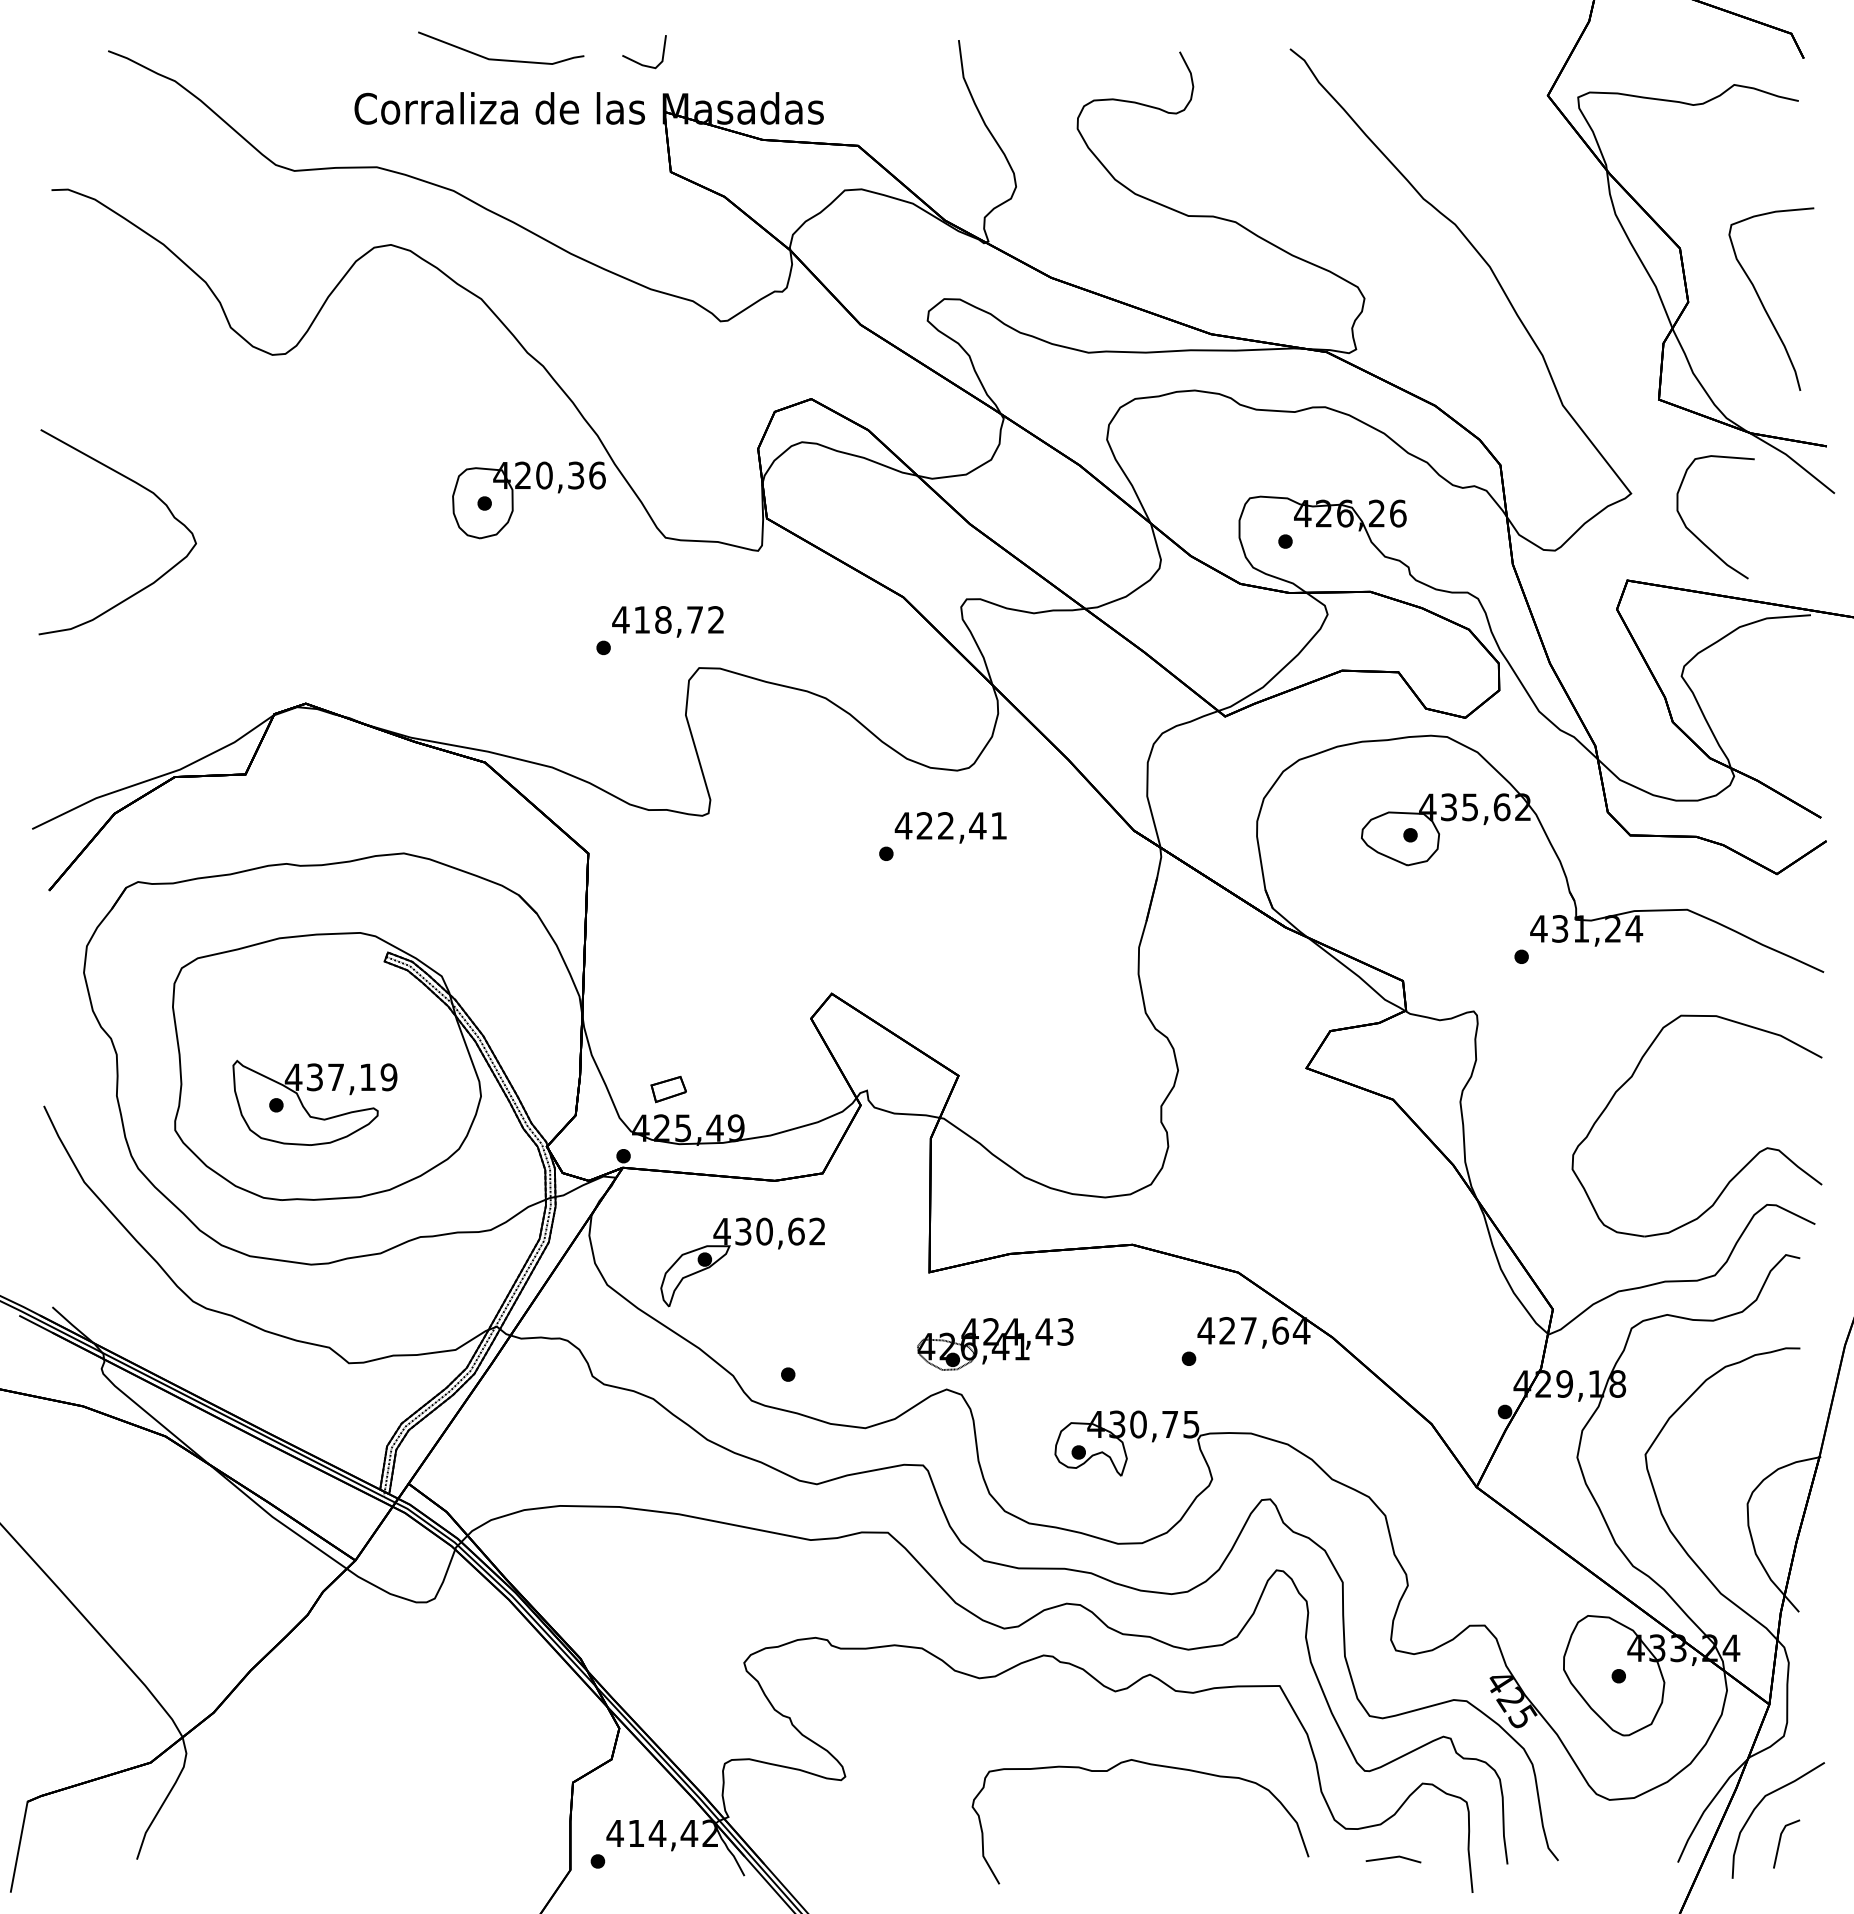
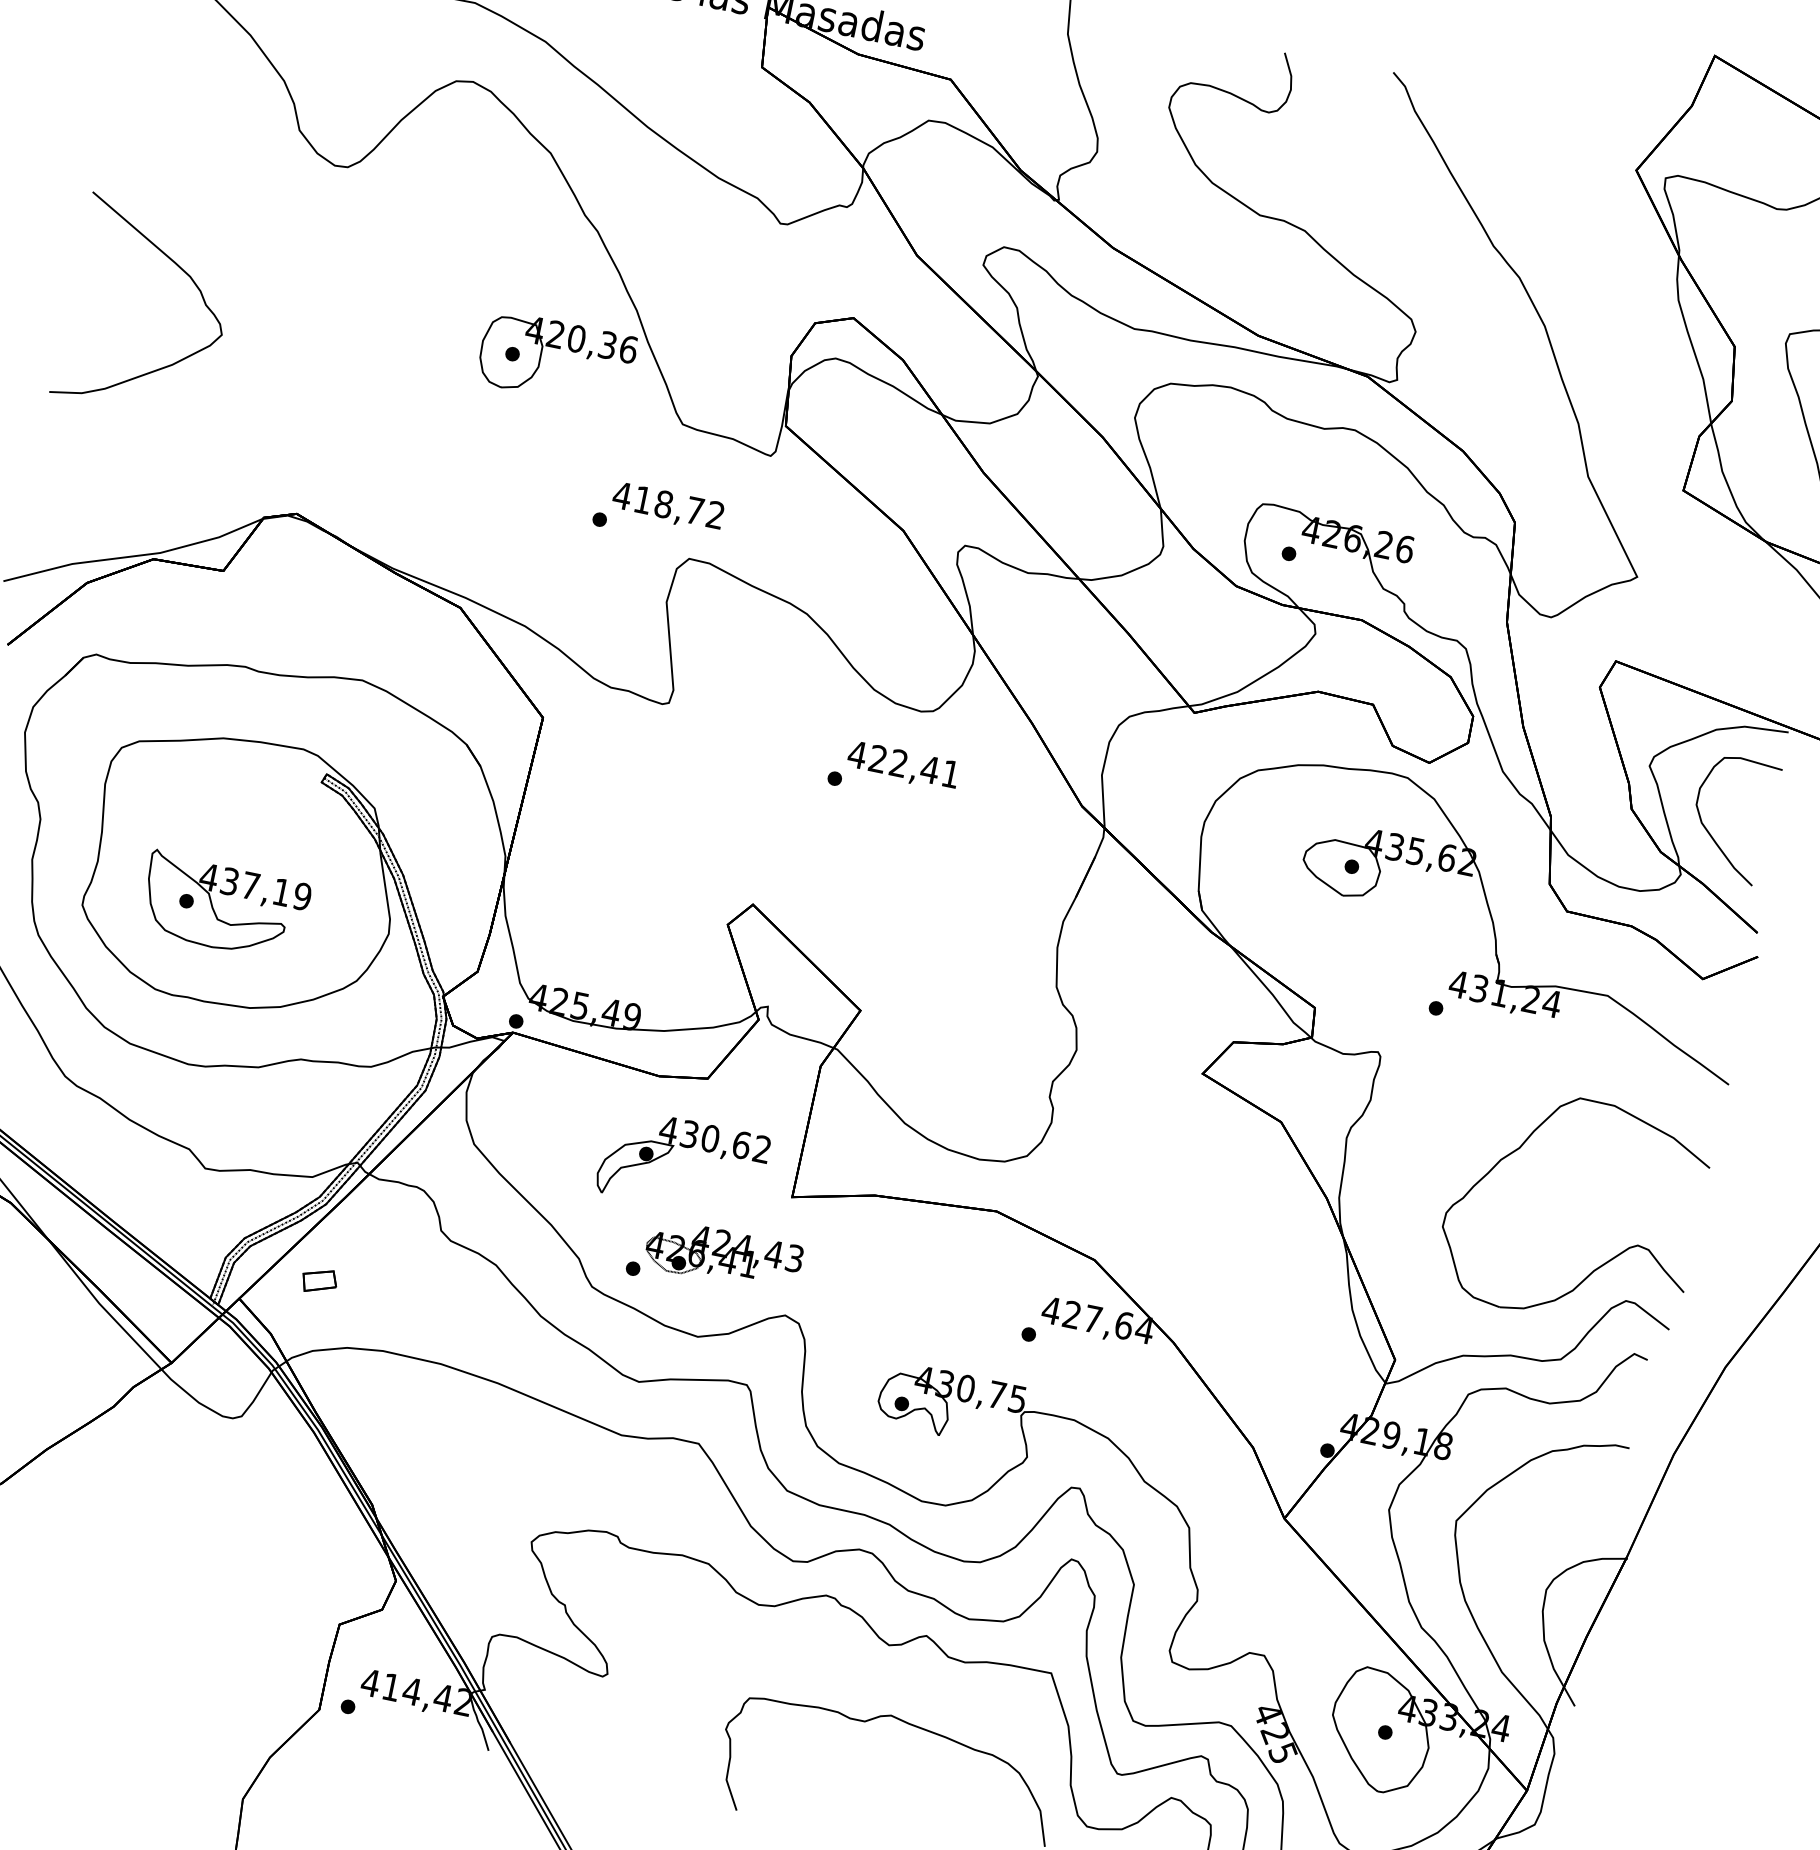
curve: (1696, 535) -> (1710, 832), moved
part: (668, 1089) -> (319, 1281), moved
part: (742, 1245) -> (686, 1147), moved
part: (995, 1344) -> (723, 1256), moved

